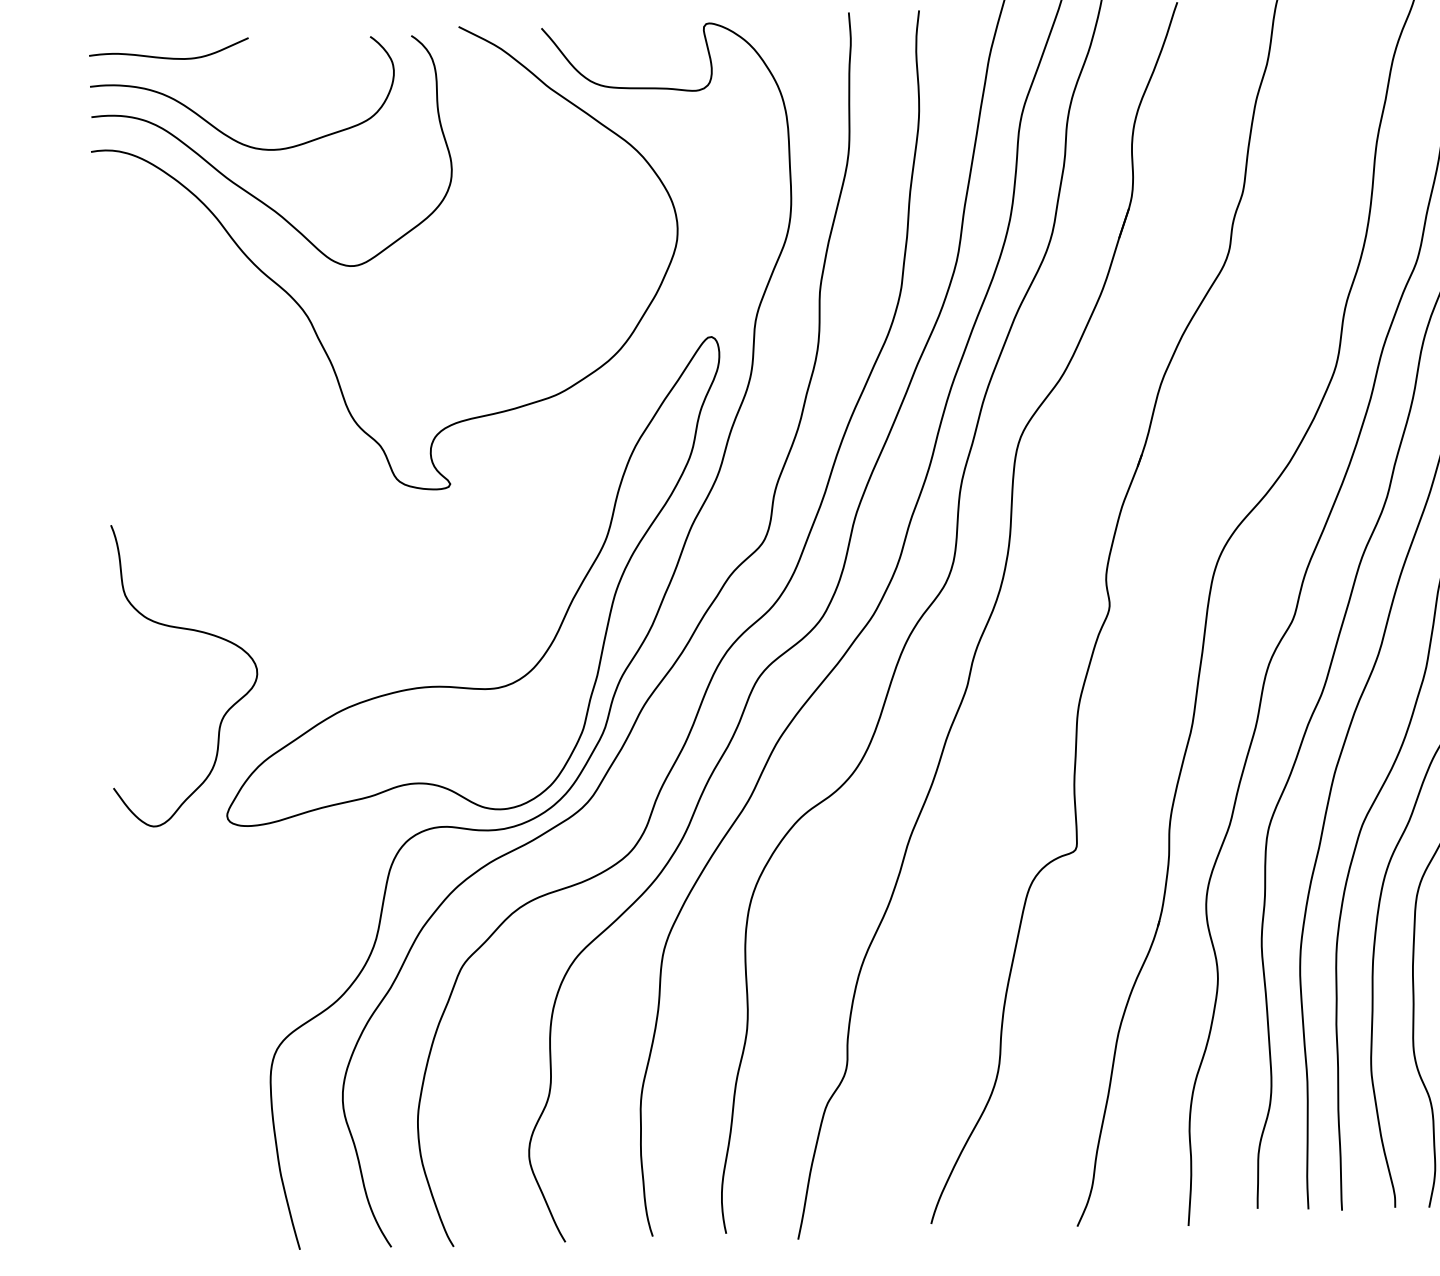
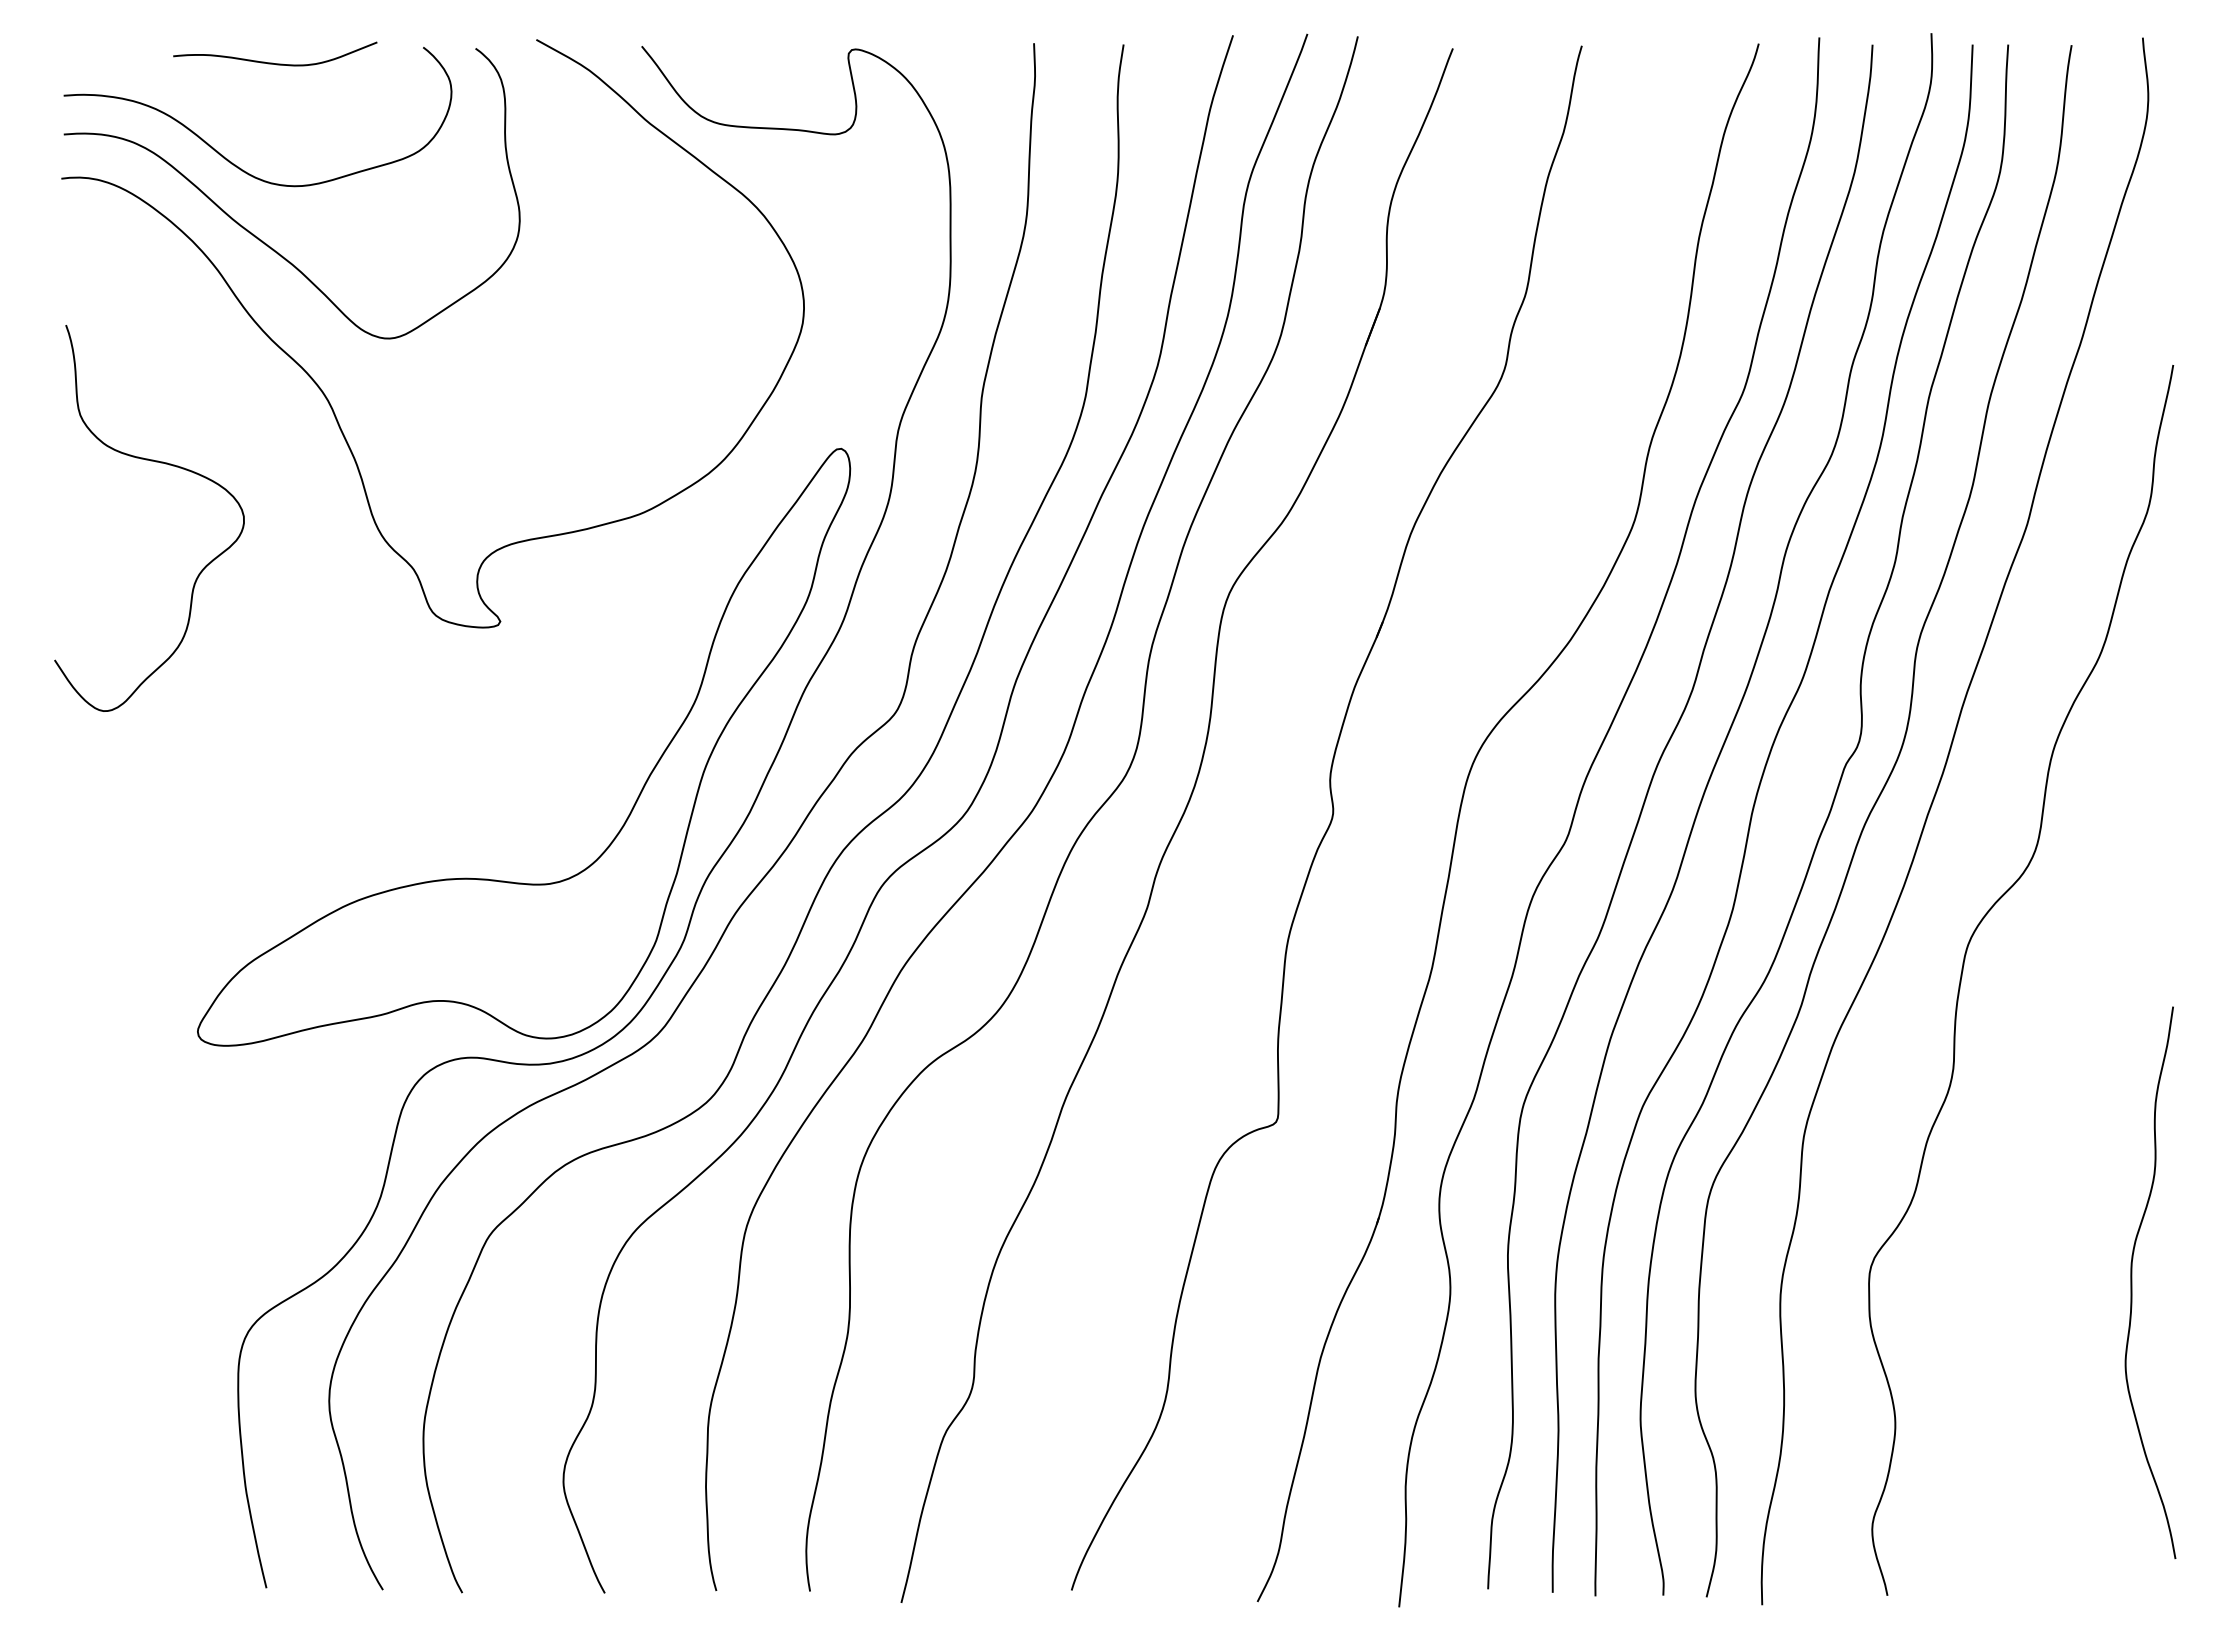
curve: (167, 57) -> (272, 62), moved
curve: (189, 630) -> (160, 463), moved

